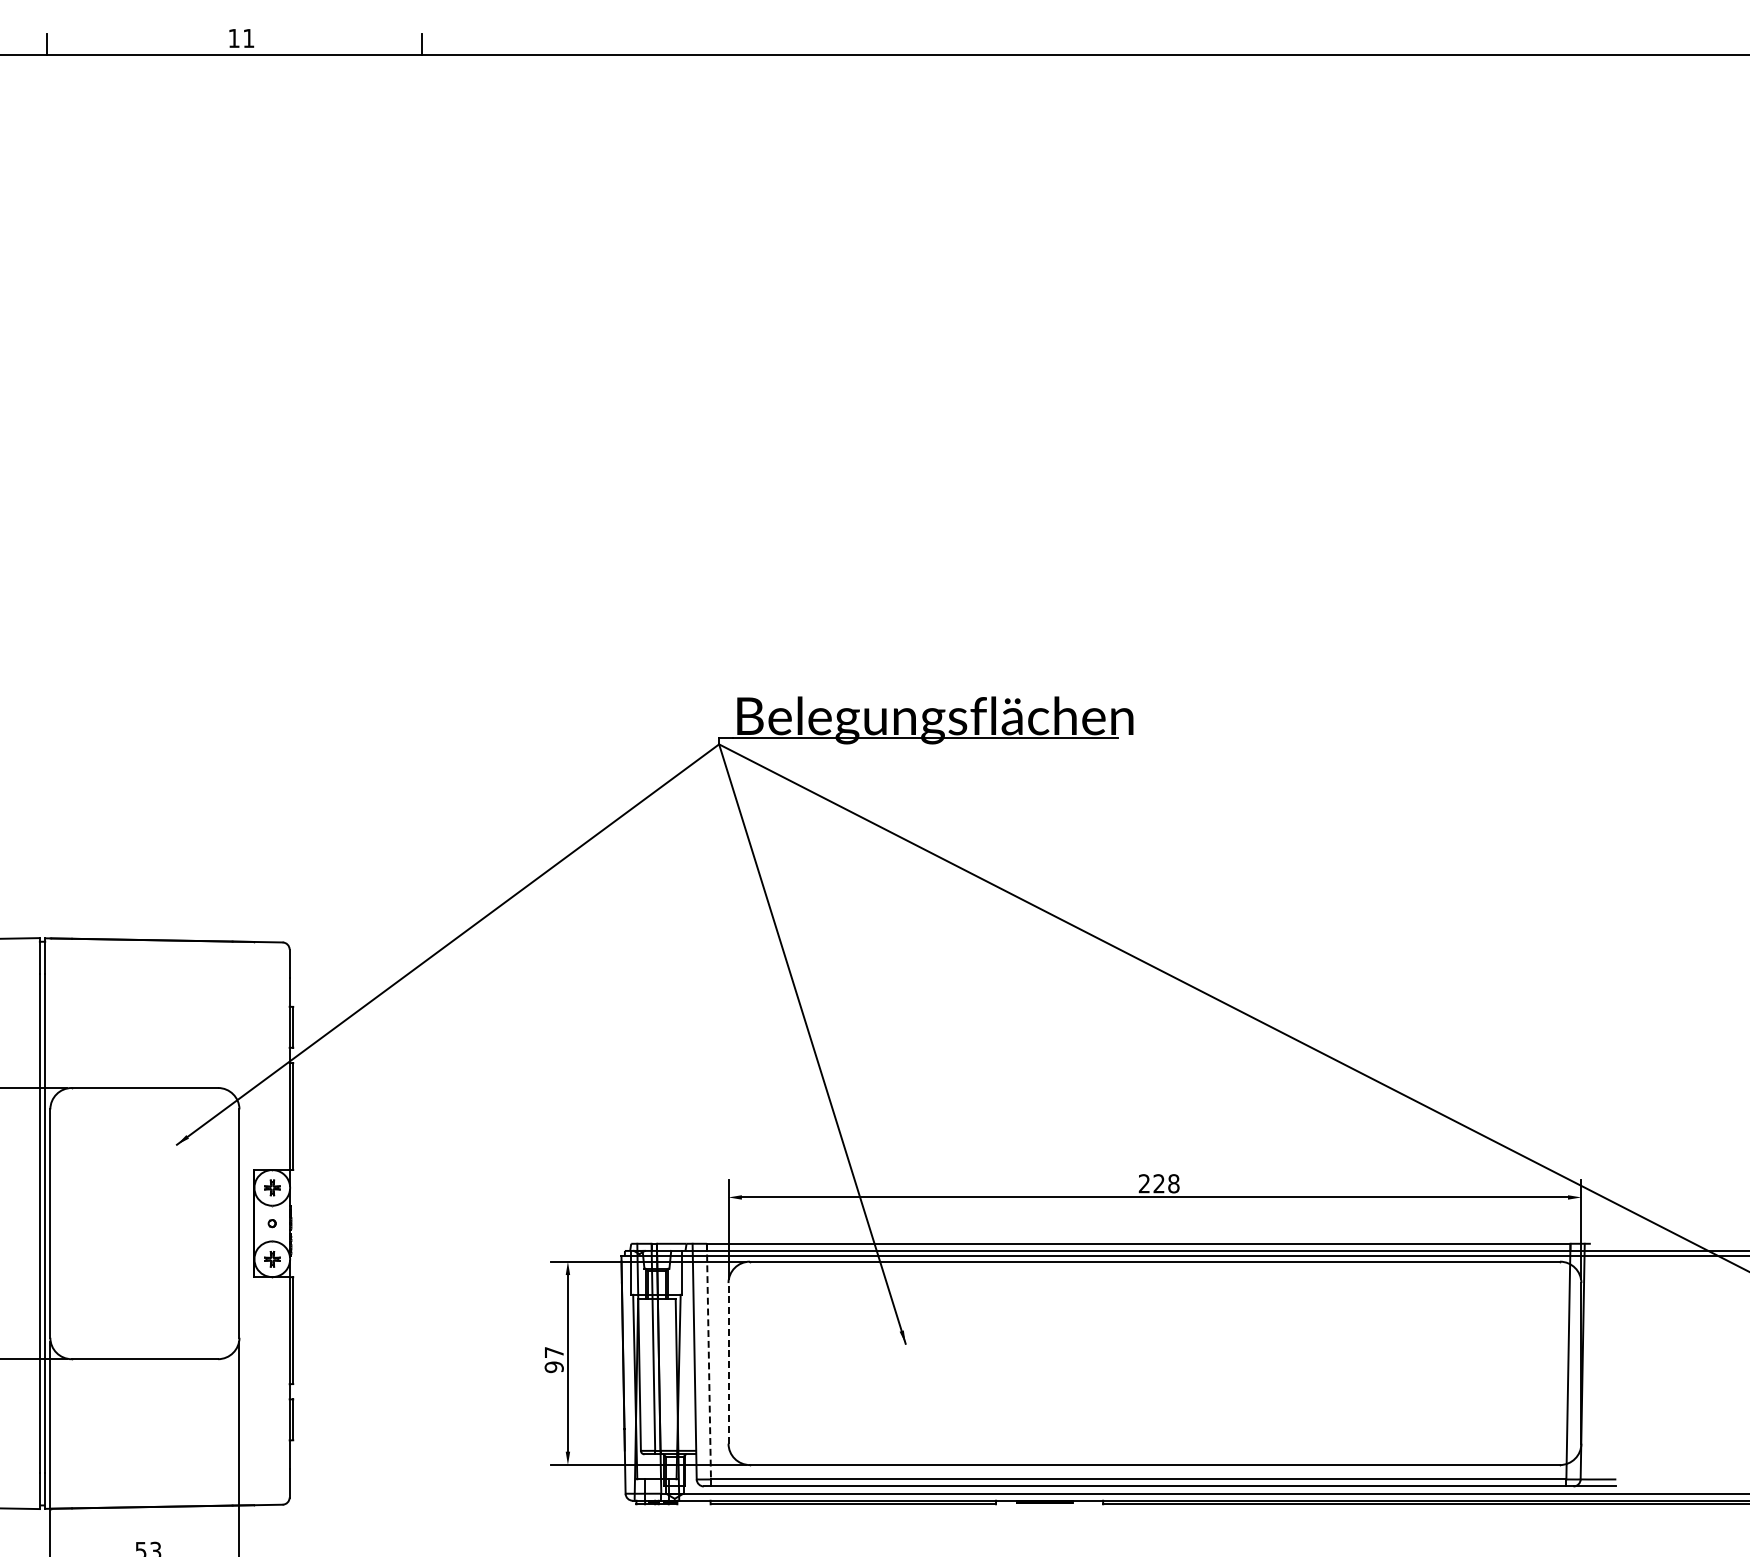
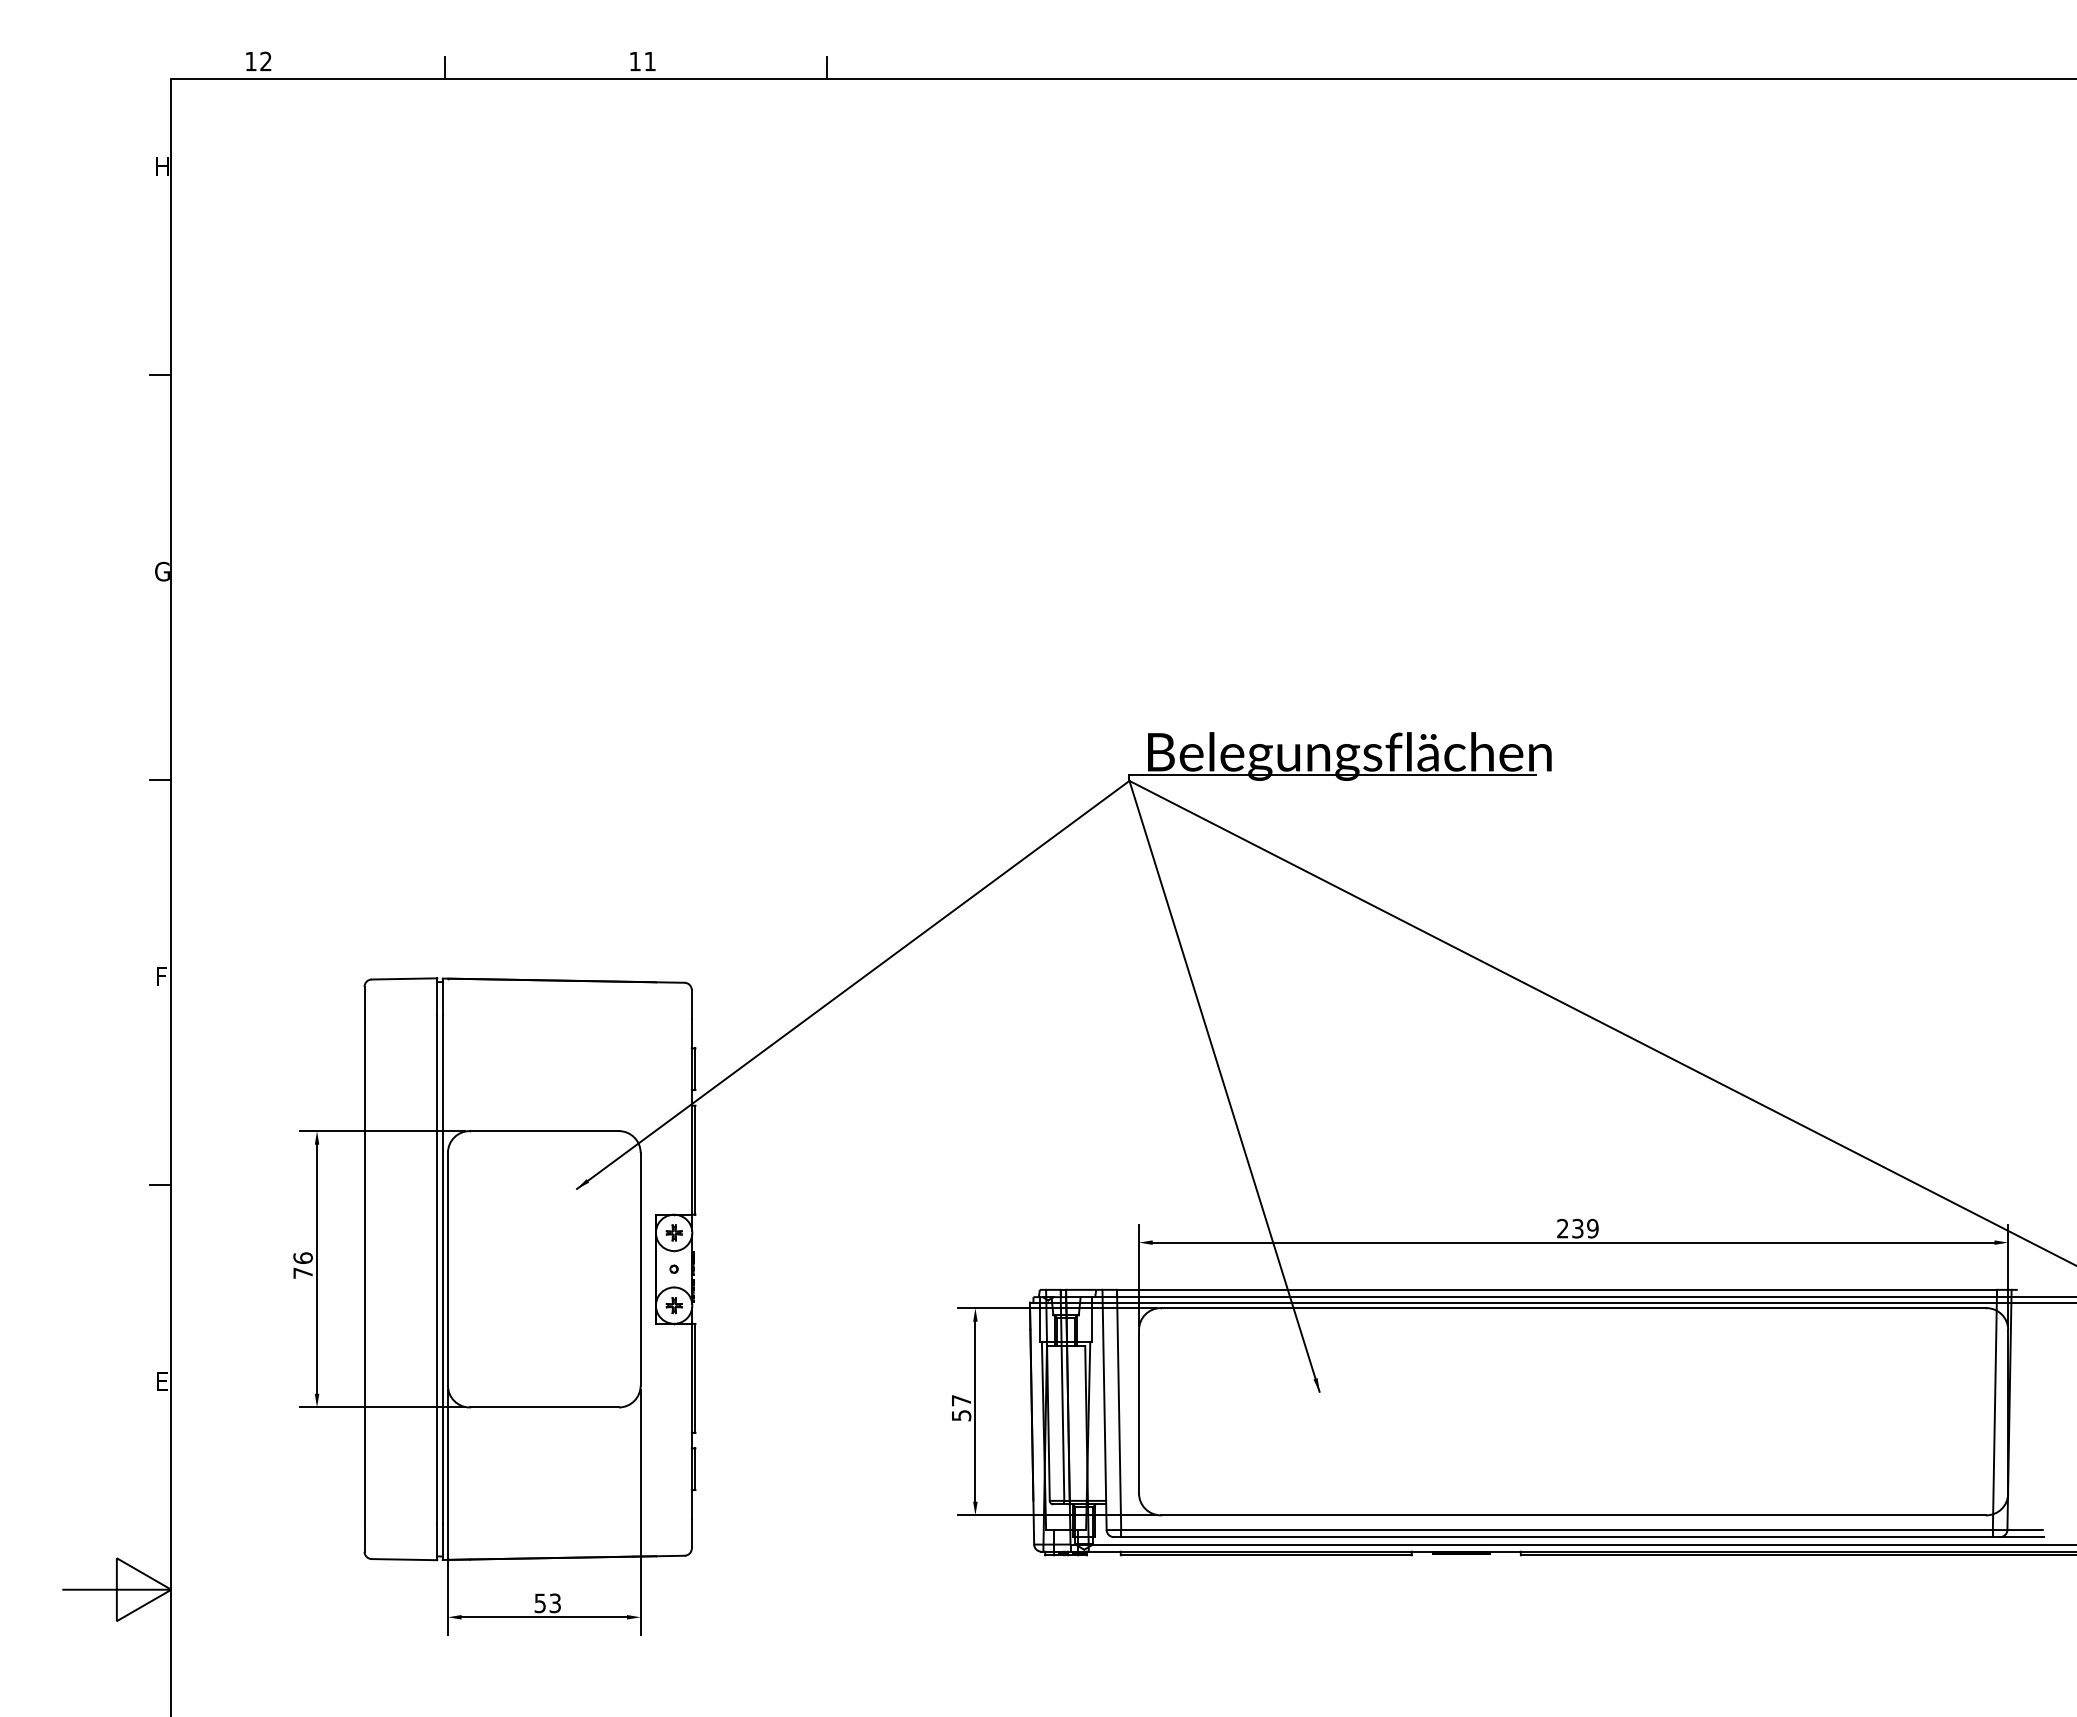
text: (1166, 1183) -> (1585, 1228), 228 -> 239
line: (709, 1362) -> (1119, 1410), dashed -> solid
line: (728, 1363) -> (1139, 1411), dashed -> solid
text: (553, 1367) -> (960, 1415), 97 -> 57

